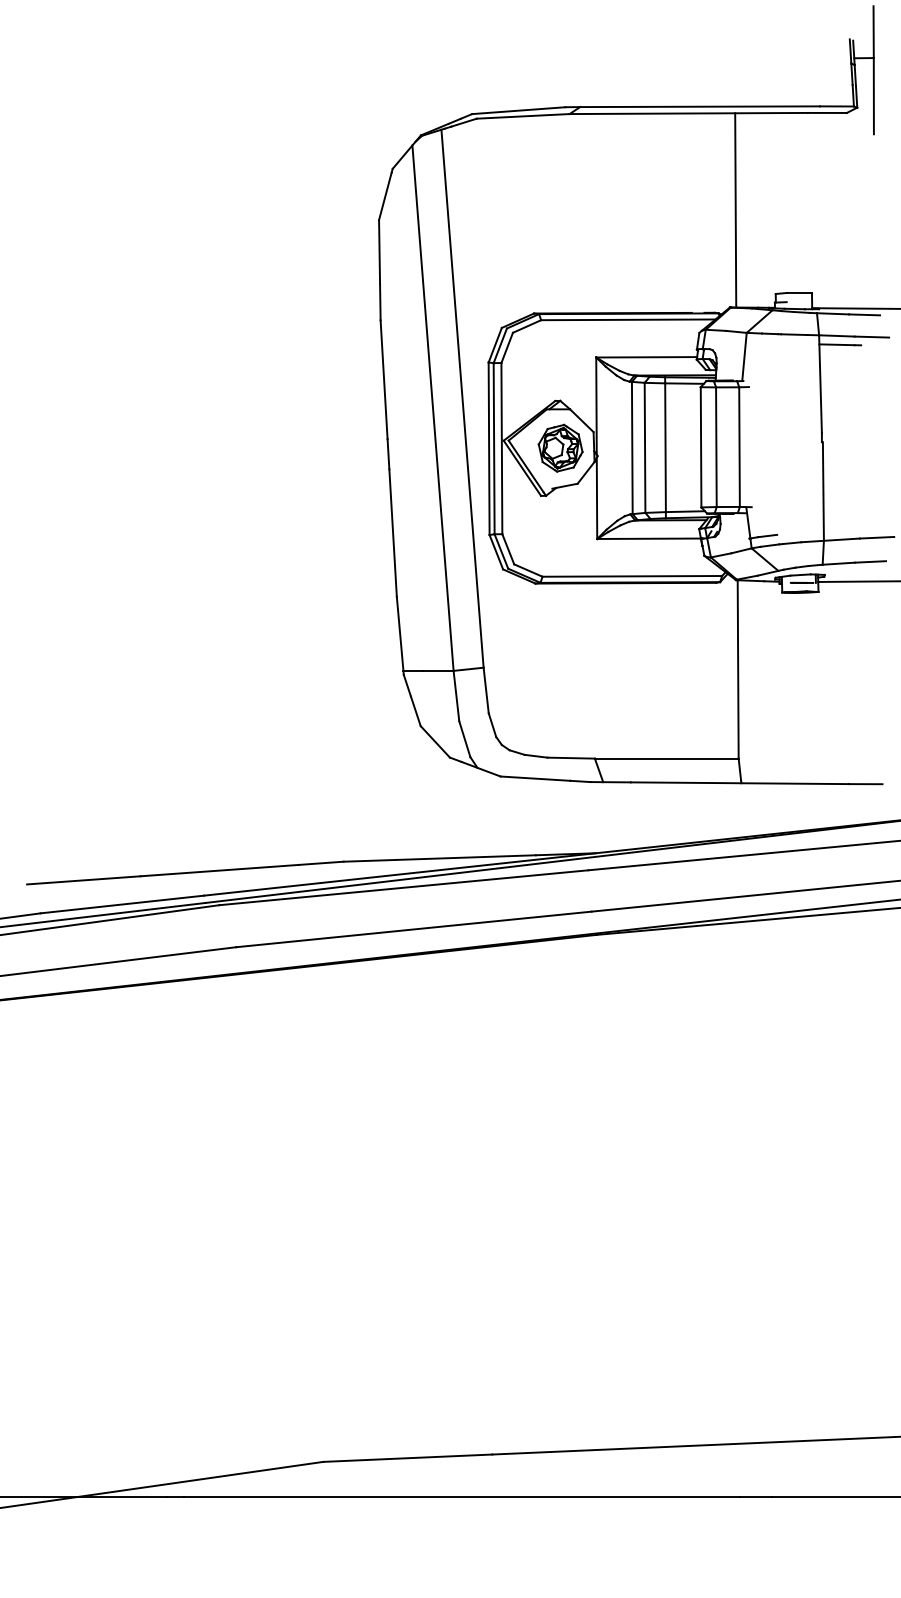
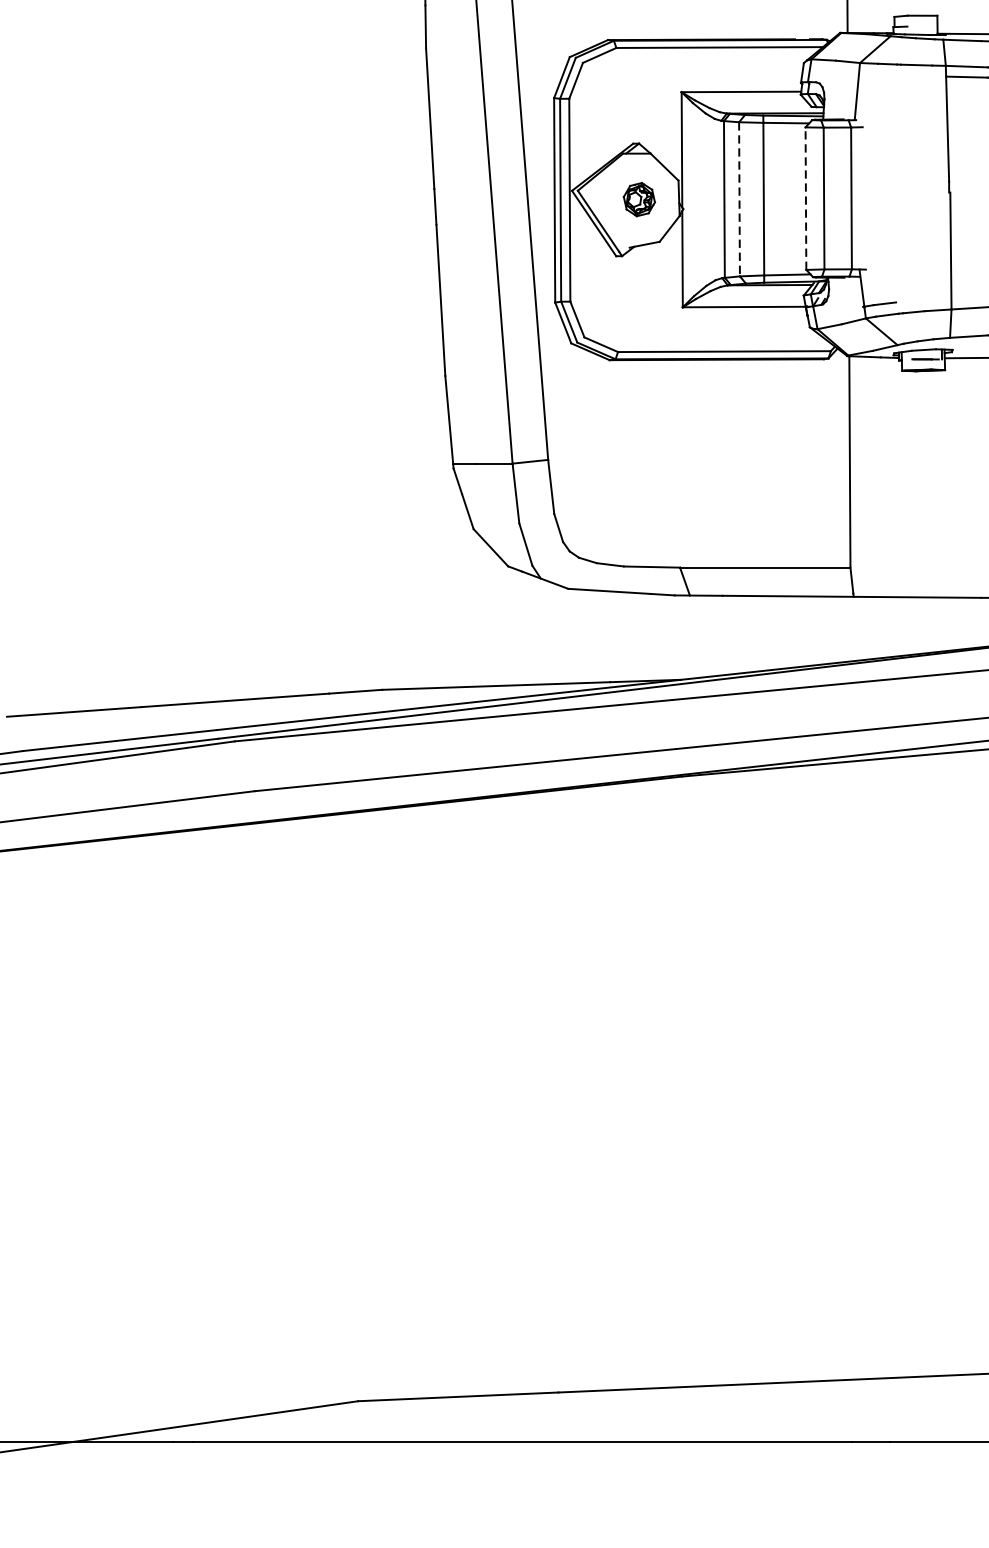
line: (701, 446) -> (806, 197), solid -> dashed
part: (560, 447) -> (639, 198), size x0.6
line: (645, 448) -> (740, 200), solid -> dashed

